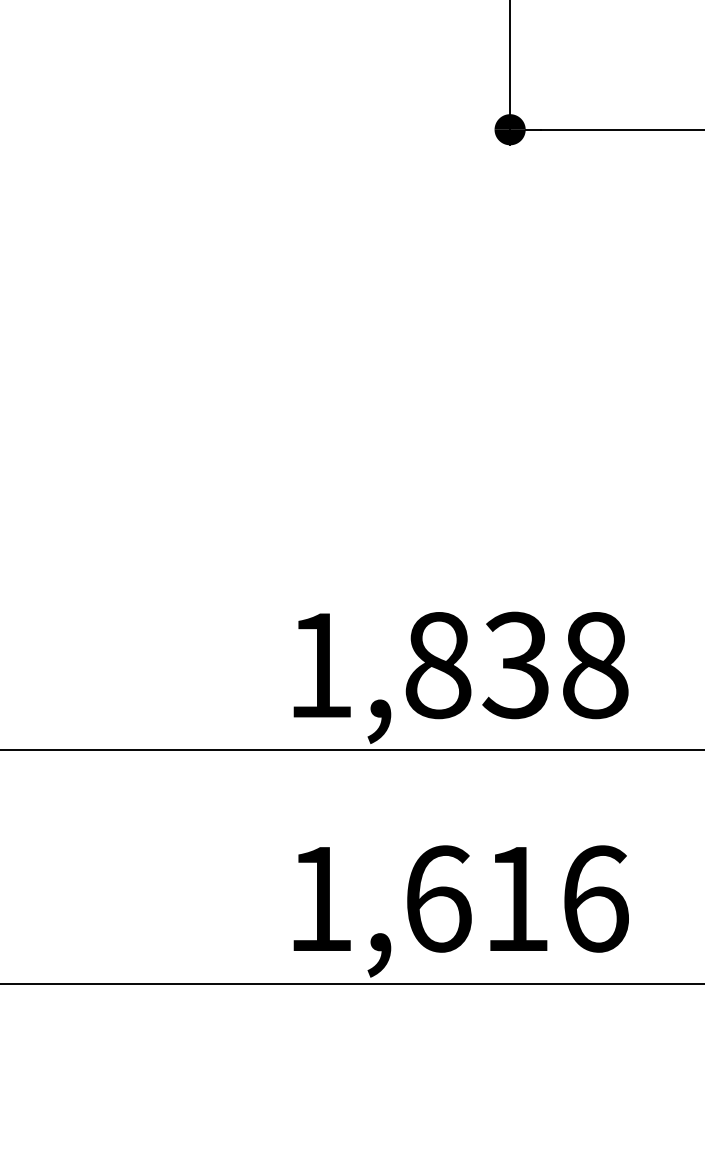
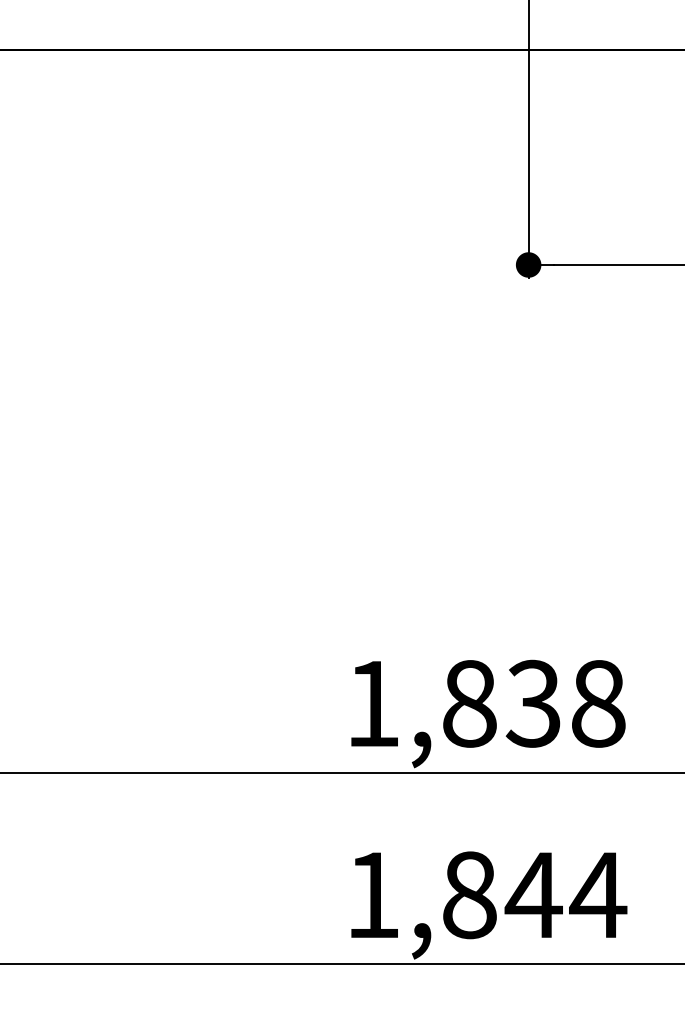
text: (518, 899) -> (535, 895), 1,616 -> 1,844

